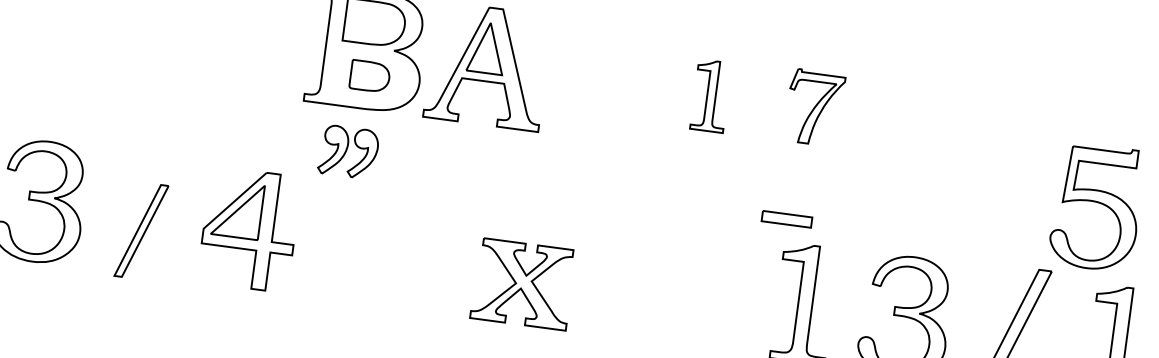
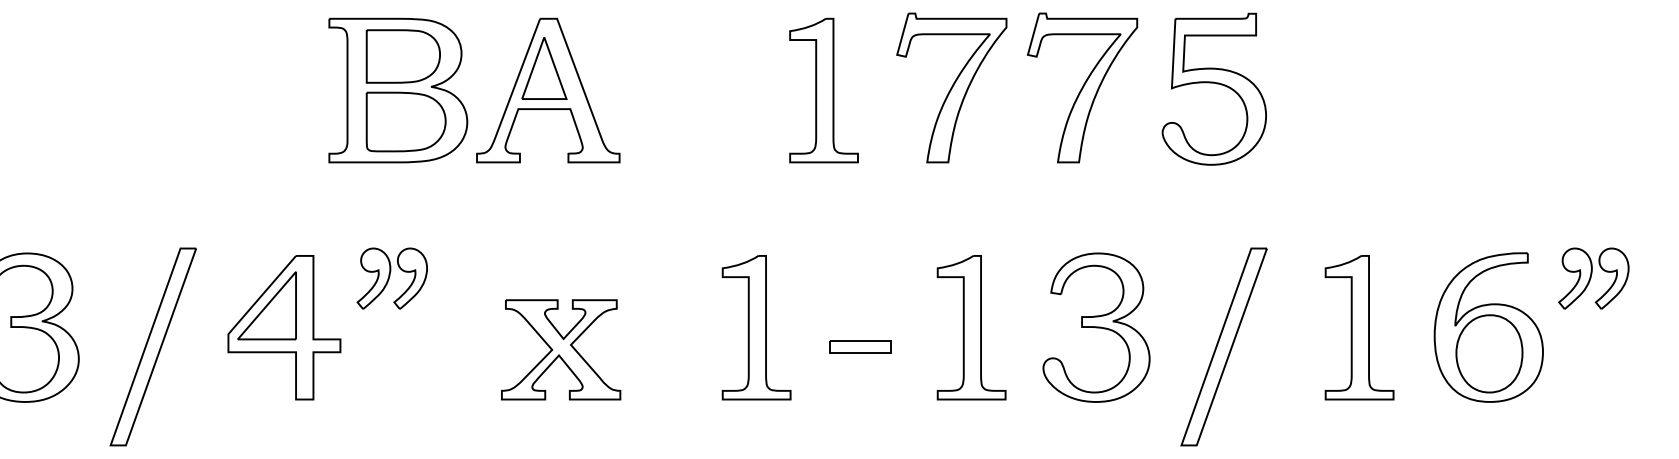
part: (369, 76) -> (405, 121), size x1.67
part: (710, 96) -> (823, 90), size x1.67
part: (814, 107) -> (951, 87), size x1.67
part: (920, 121) -> (1082, 87), added
part: (347, 152) -> (391, 278), moved
part: (1096, 206) -> (1213, 88), moved
part: (787, 218) -> (860, 346), moved
part: (141, 230) -> (152, 346), size x1.67
part: (630, 280) -> (756, 327), added
part: (523, 284) -> (561, 349), moved

